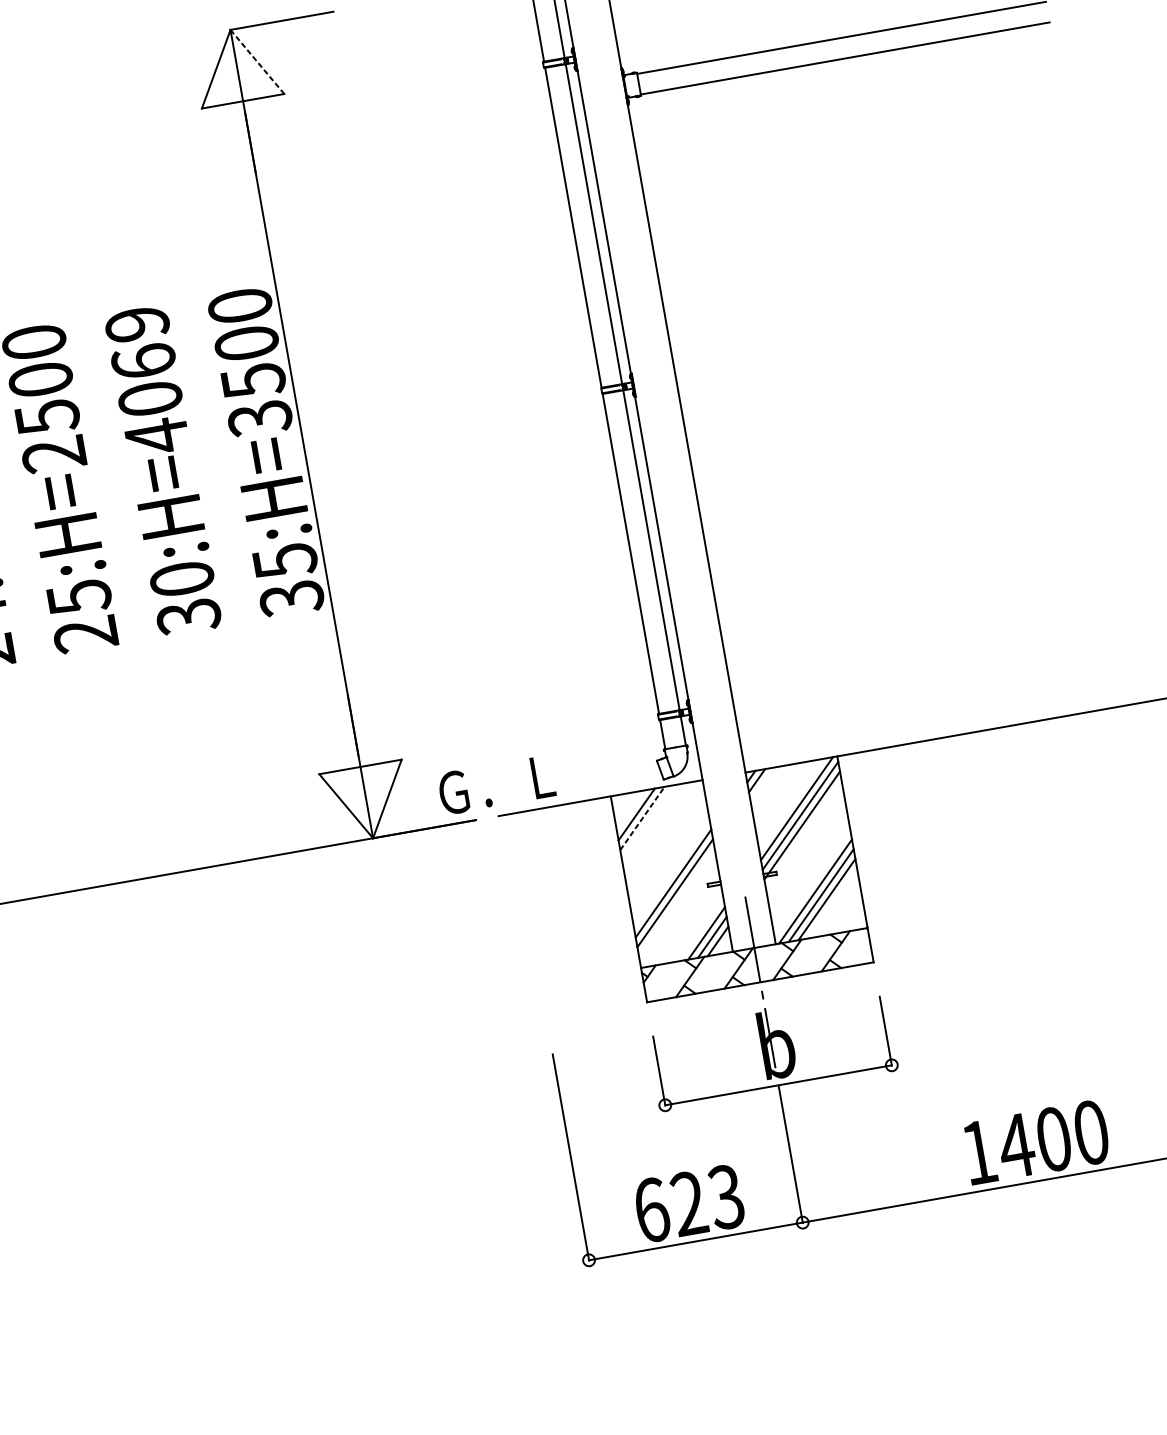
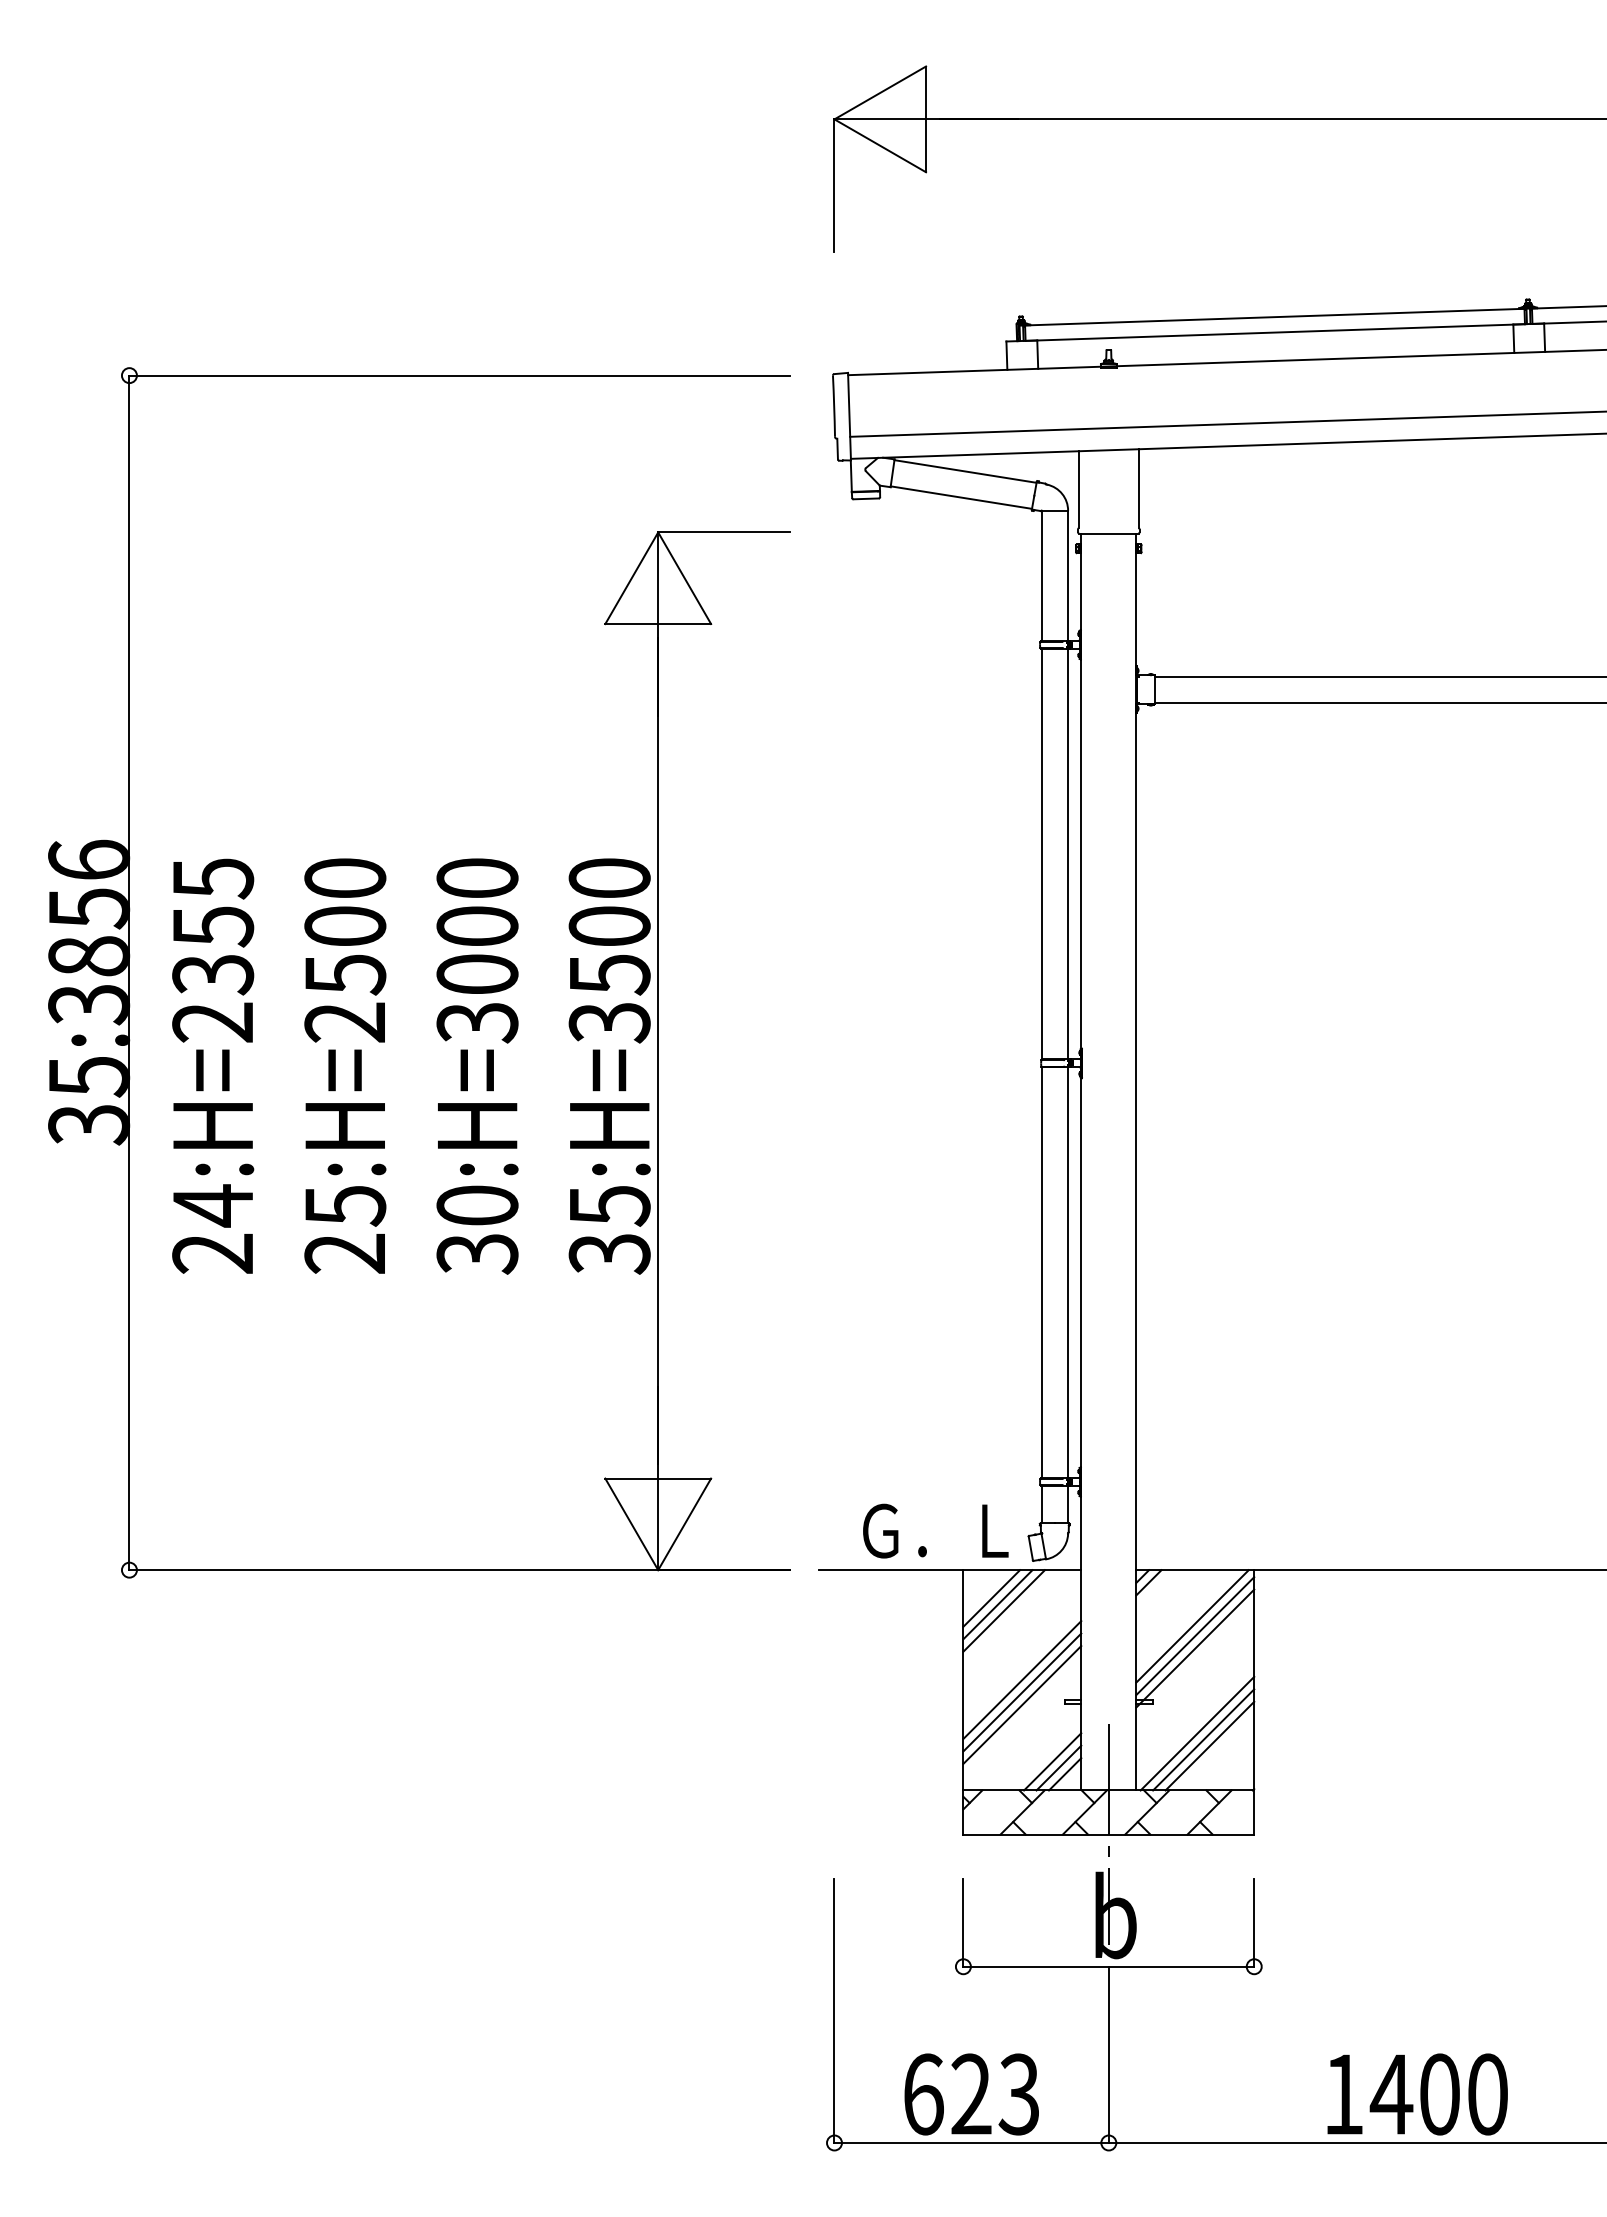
line: (257, 62) -> (684, 578), dashed -> solid
text: (147, 381) -> (477, 951), 30:H=4069 -> 30:H=3000
text: (496, 784) -> (935, 1530), moved
line: (642, 818) -> (997, 1604), dashed -> solid
line: (647, 822) -> (1003, 1610), added
line: (671, 873) -> (1022, 1679), added

